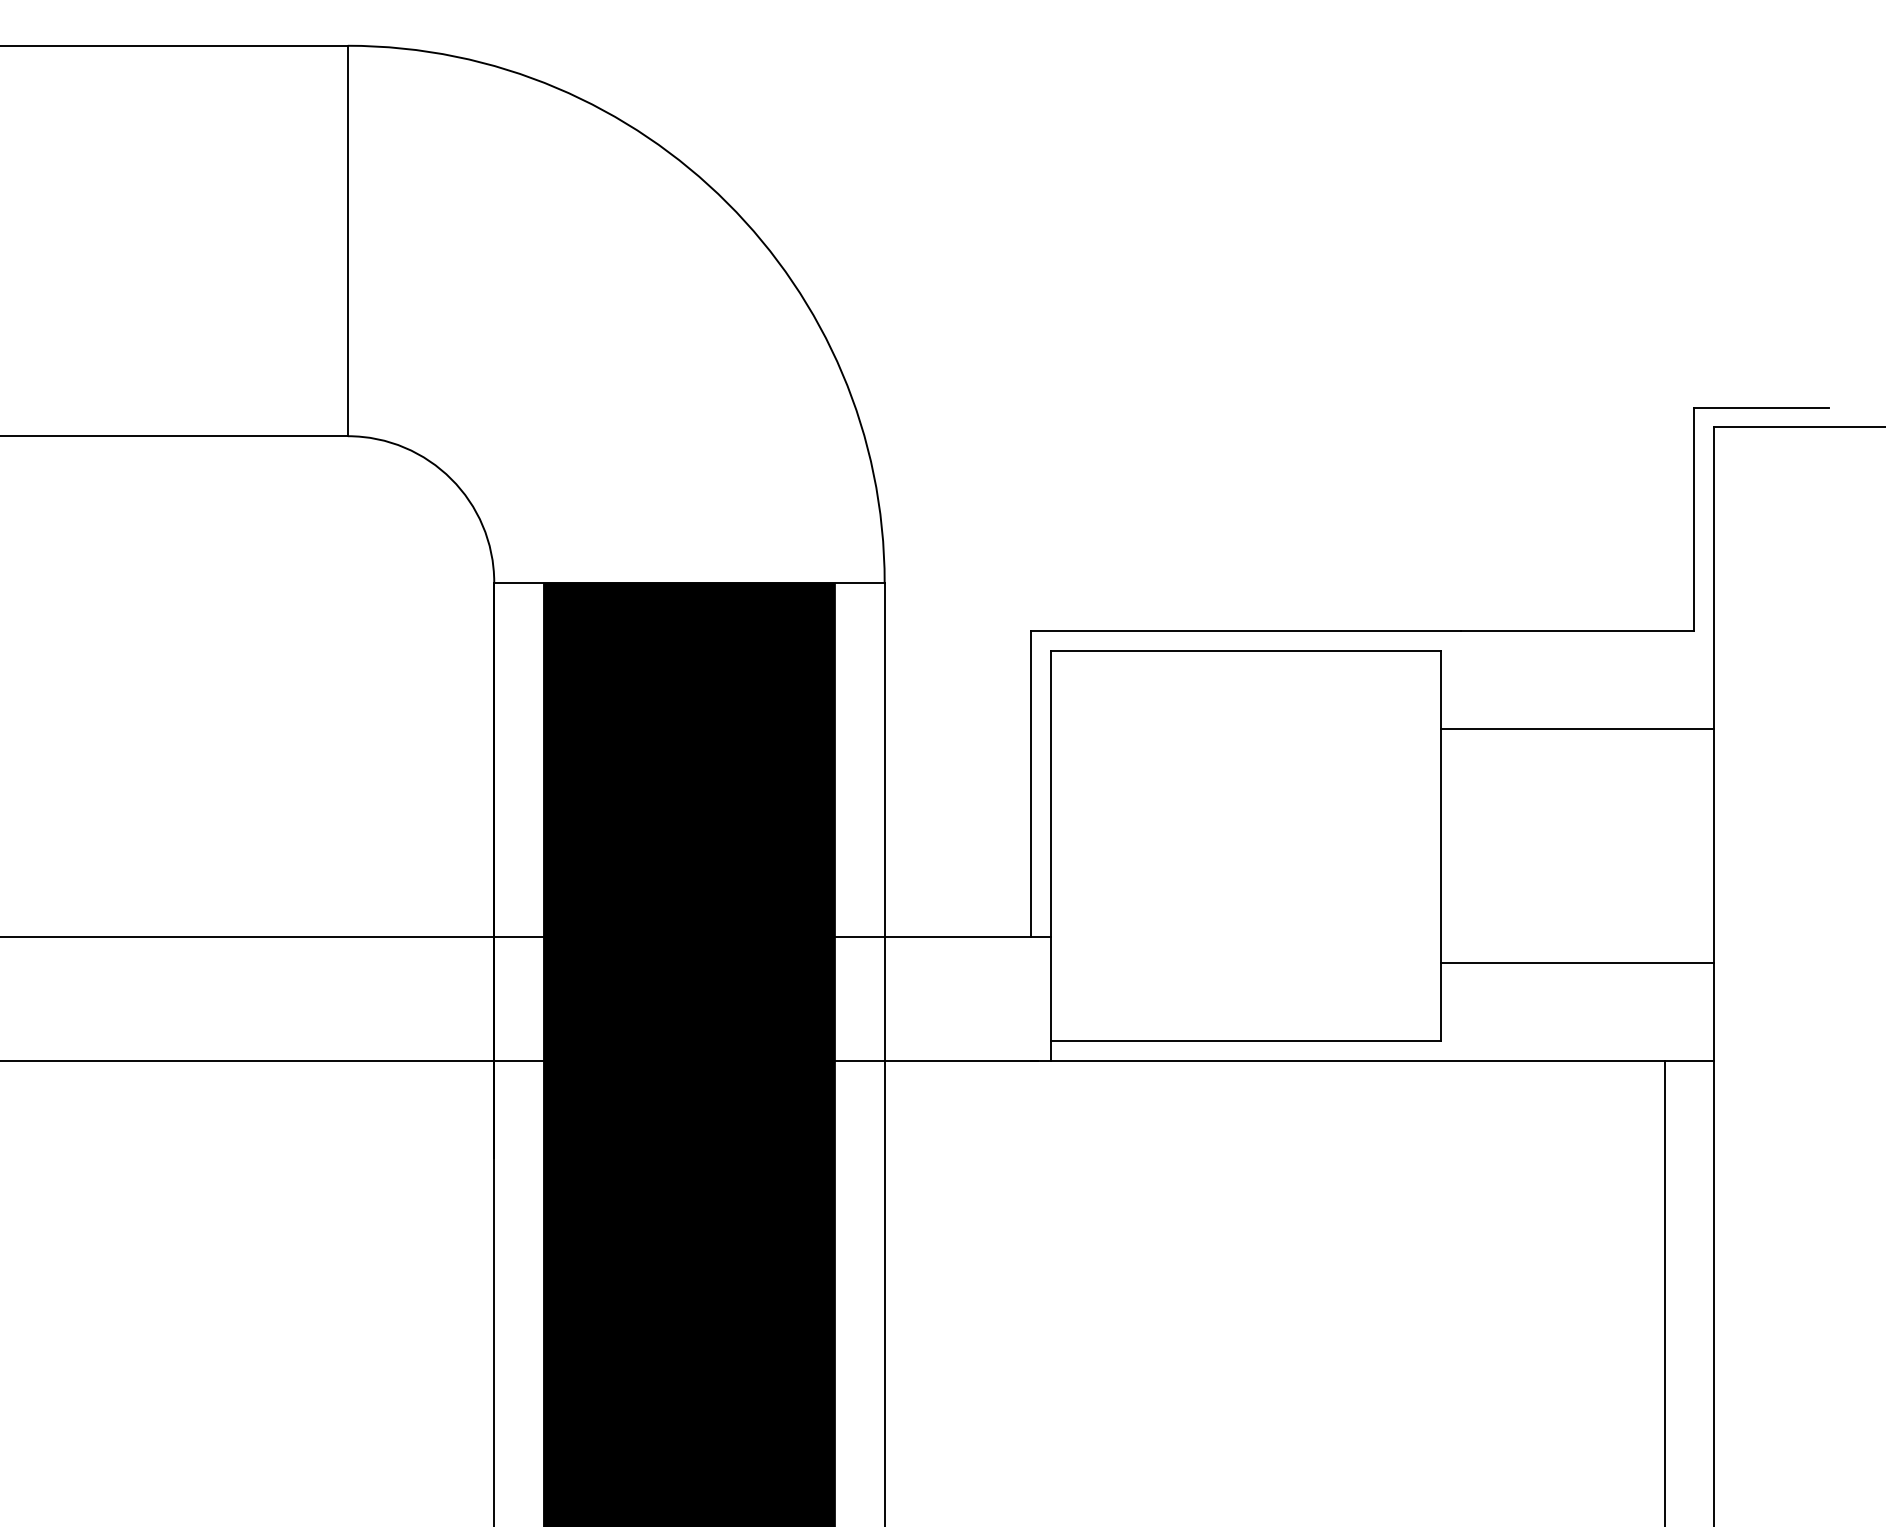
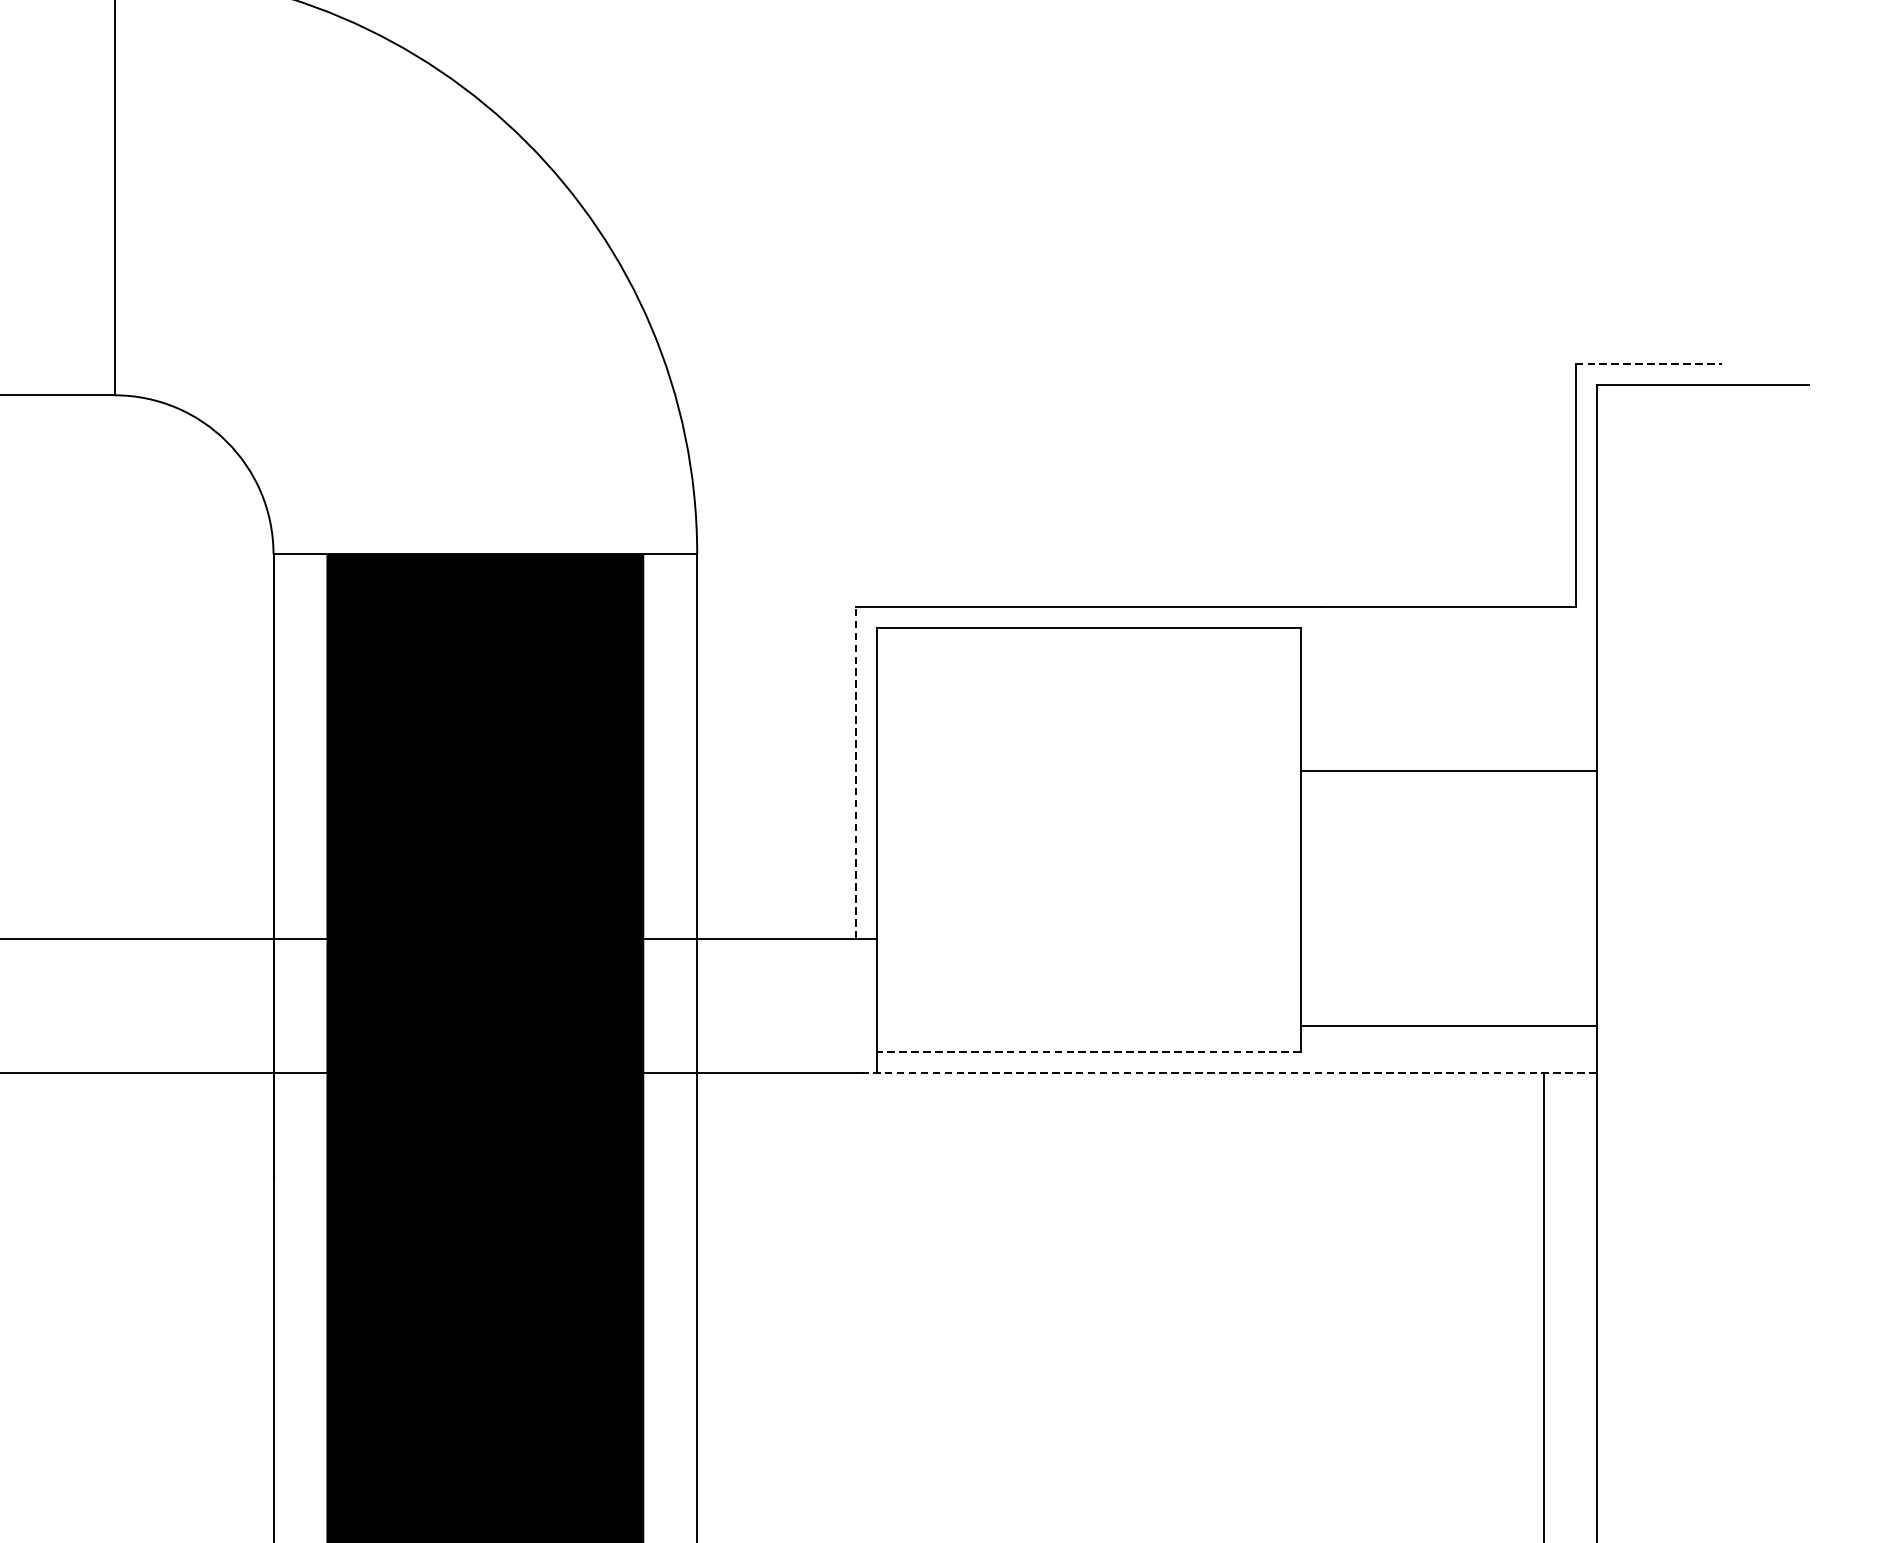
line: (1761, 407) -> (1648, 364), solid -> dashed
line: (1577, 729) -> (1449, 771), moved
line: (1031, 784) -> (856, 773), solid -> dashed
line: (1577, 963) -> (1449, 1026), moved
line: (1245, 1041) -> (1088, 1052), solid -> dashed
line: (1371, 1060) -> (1225, 1072), solid -> dashed

